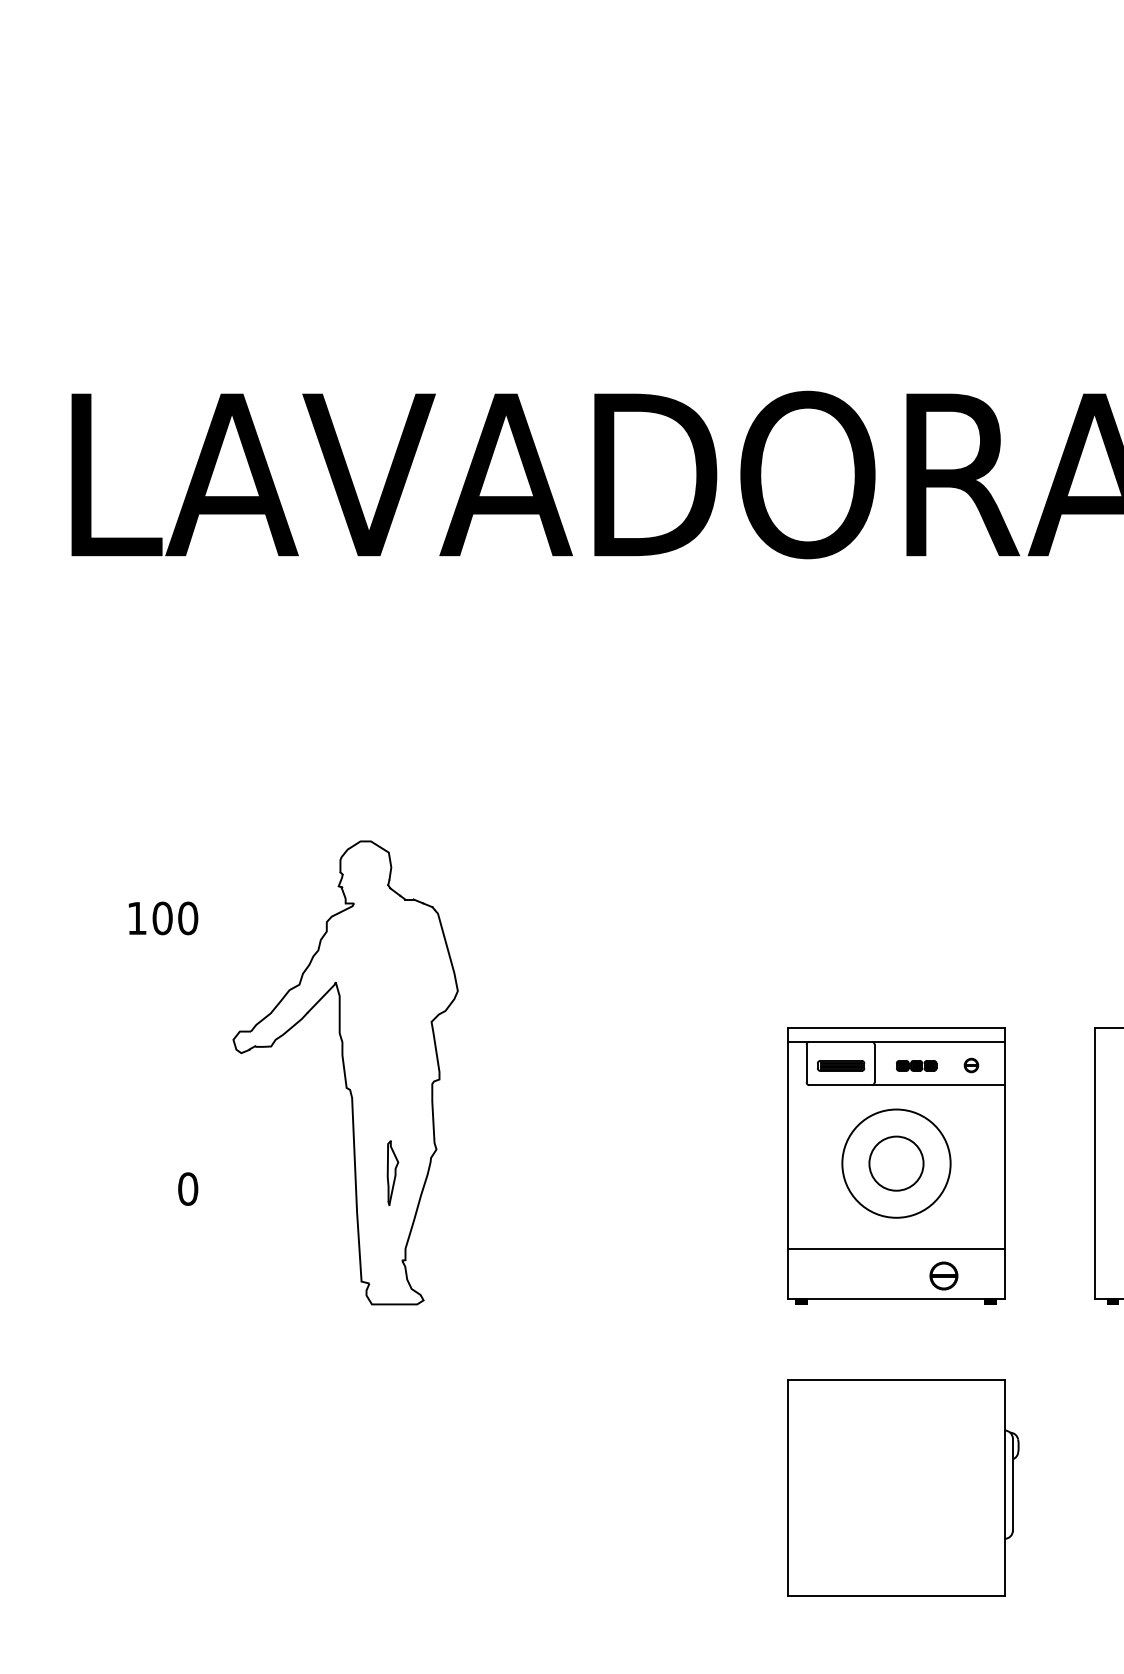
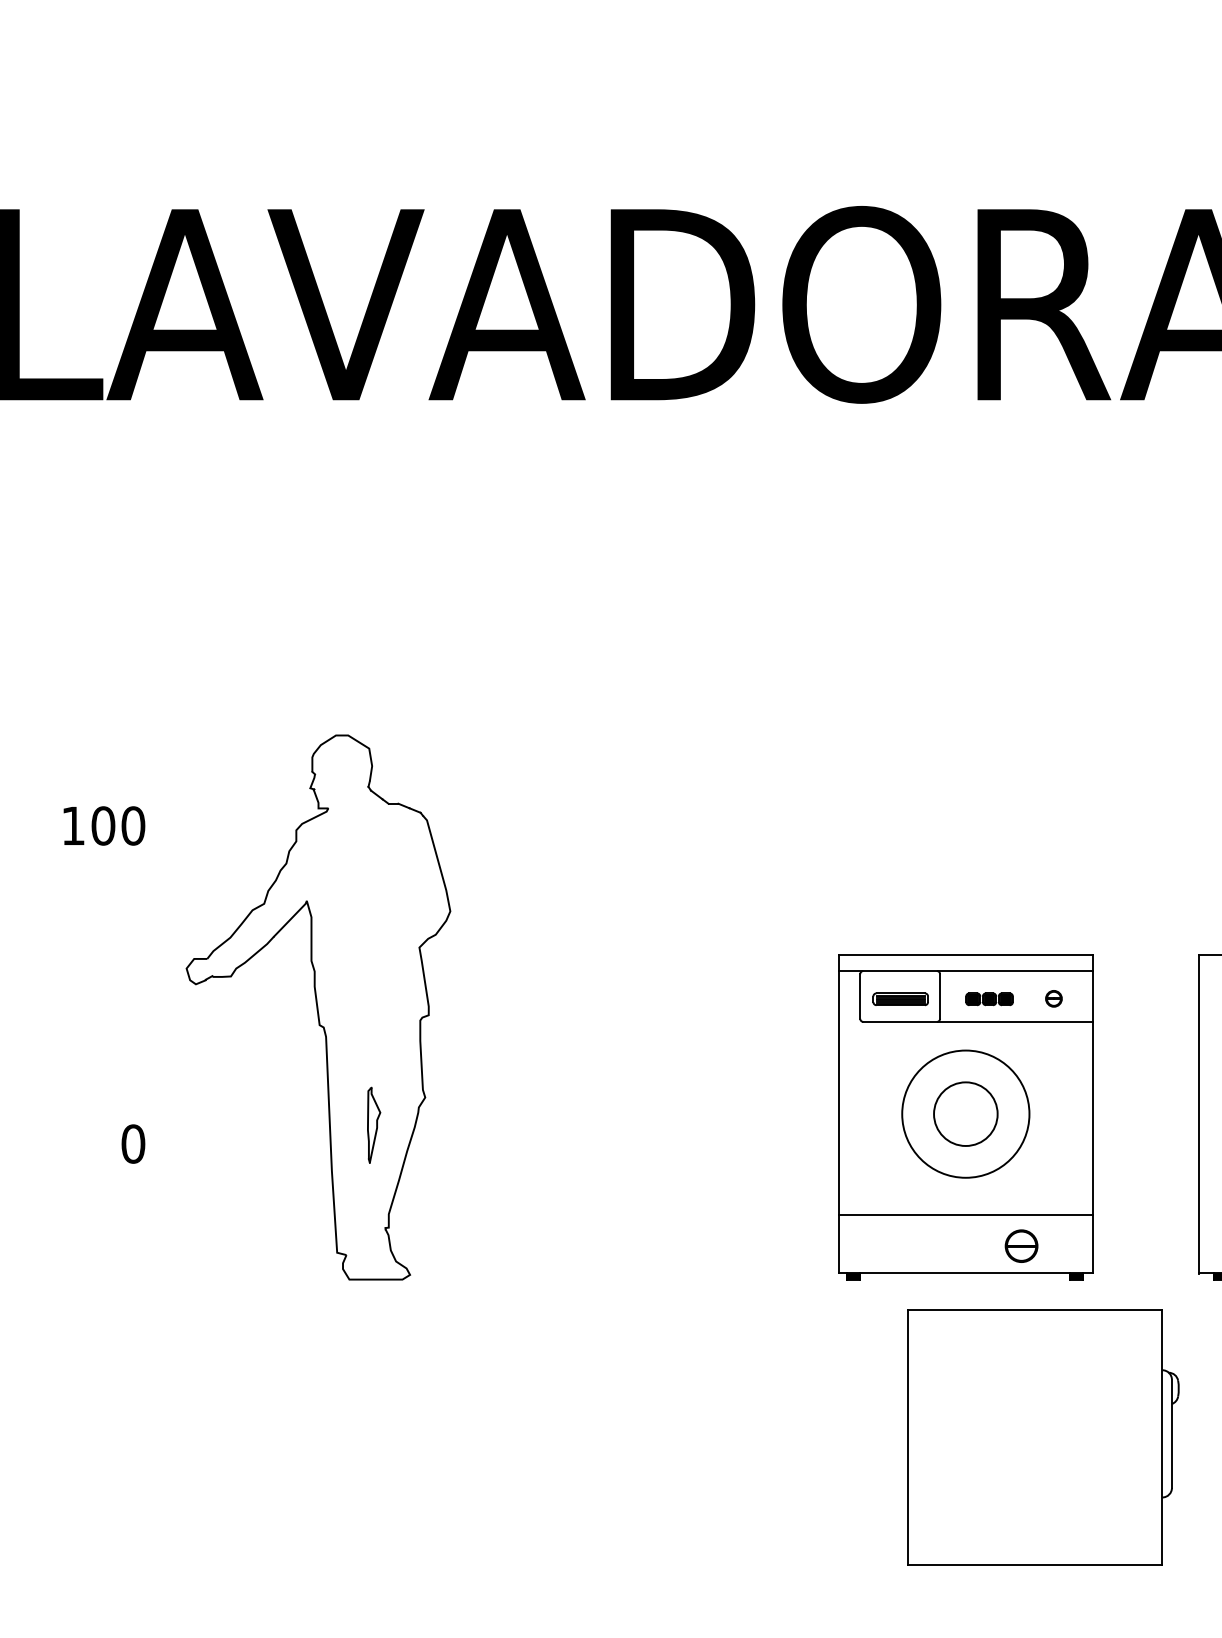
part: (903, 1487) -> (1043, 1437), moved

